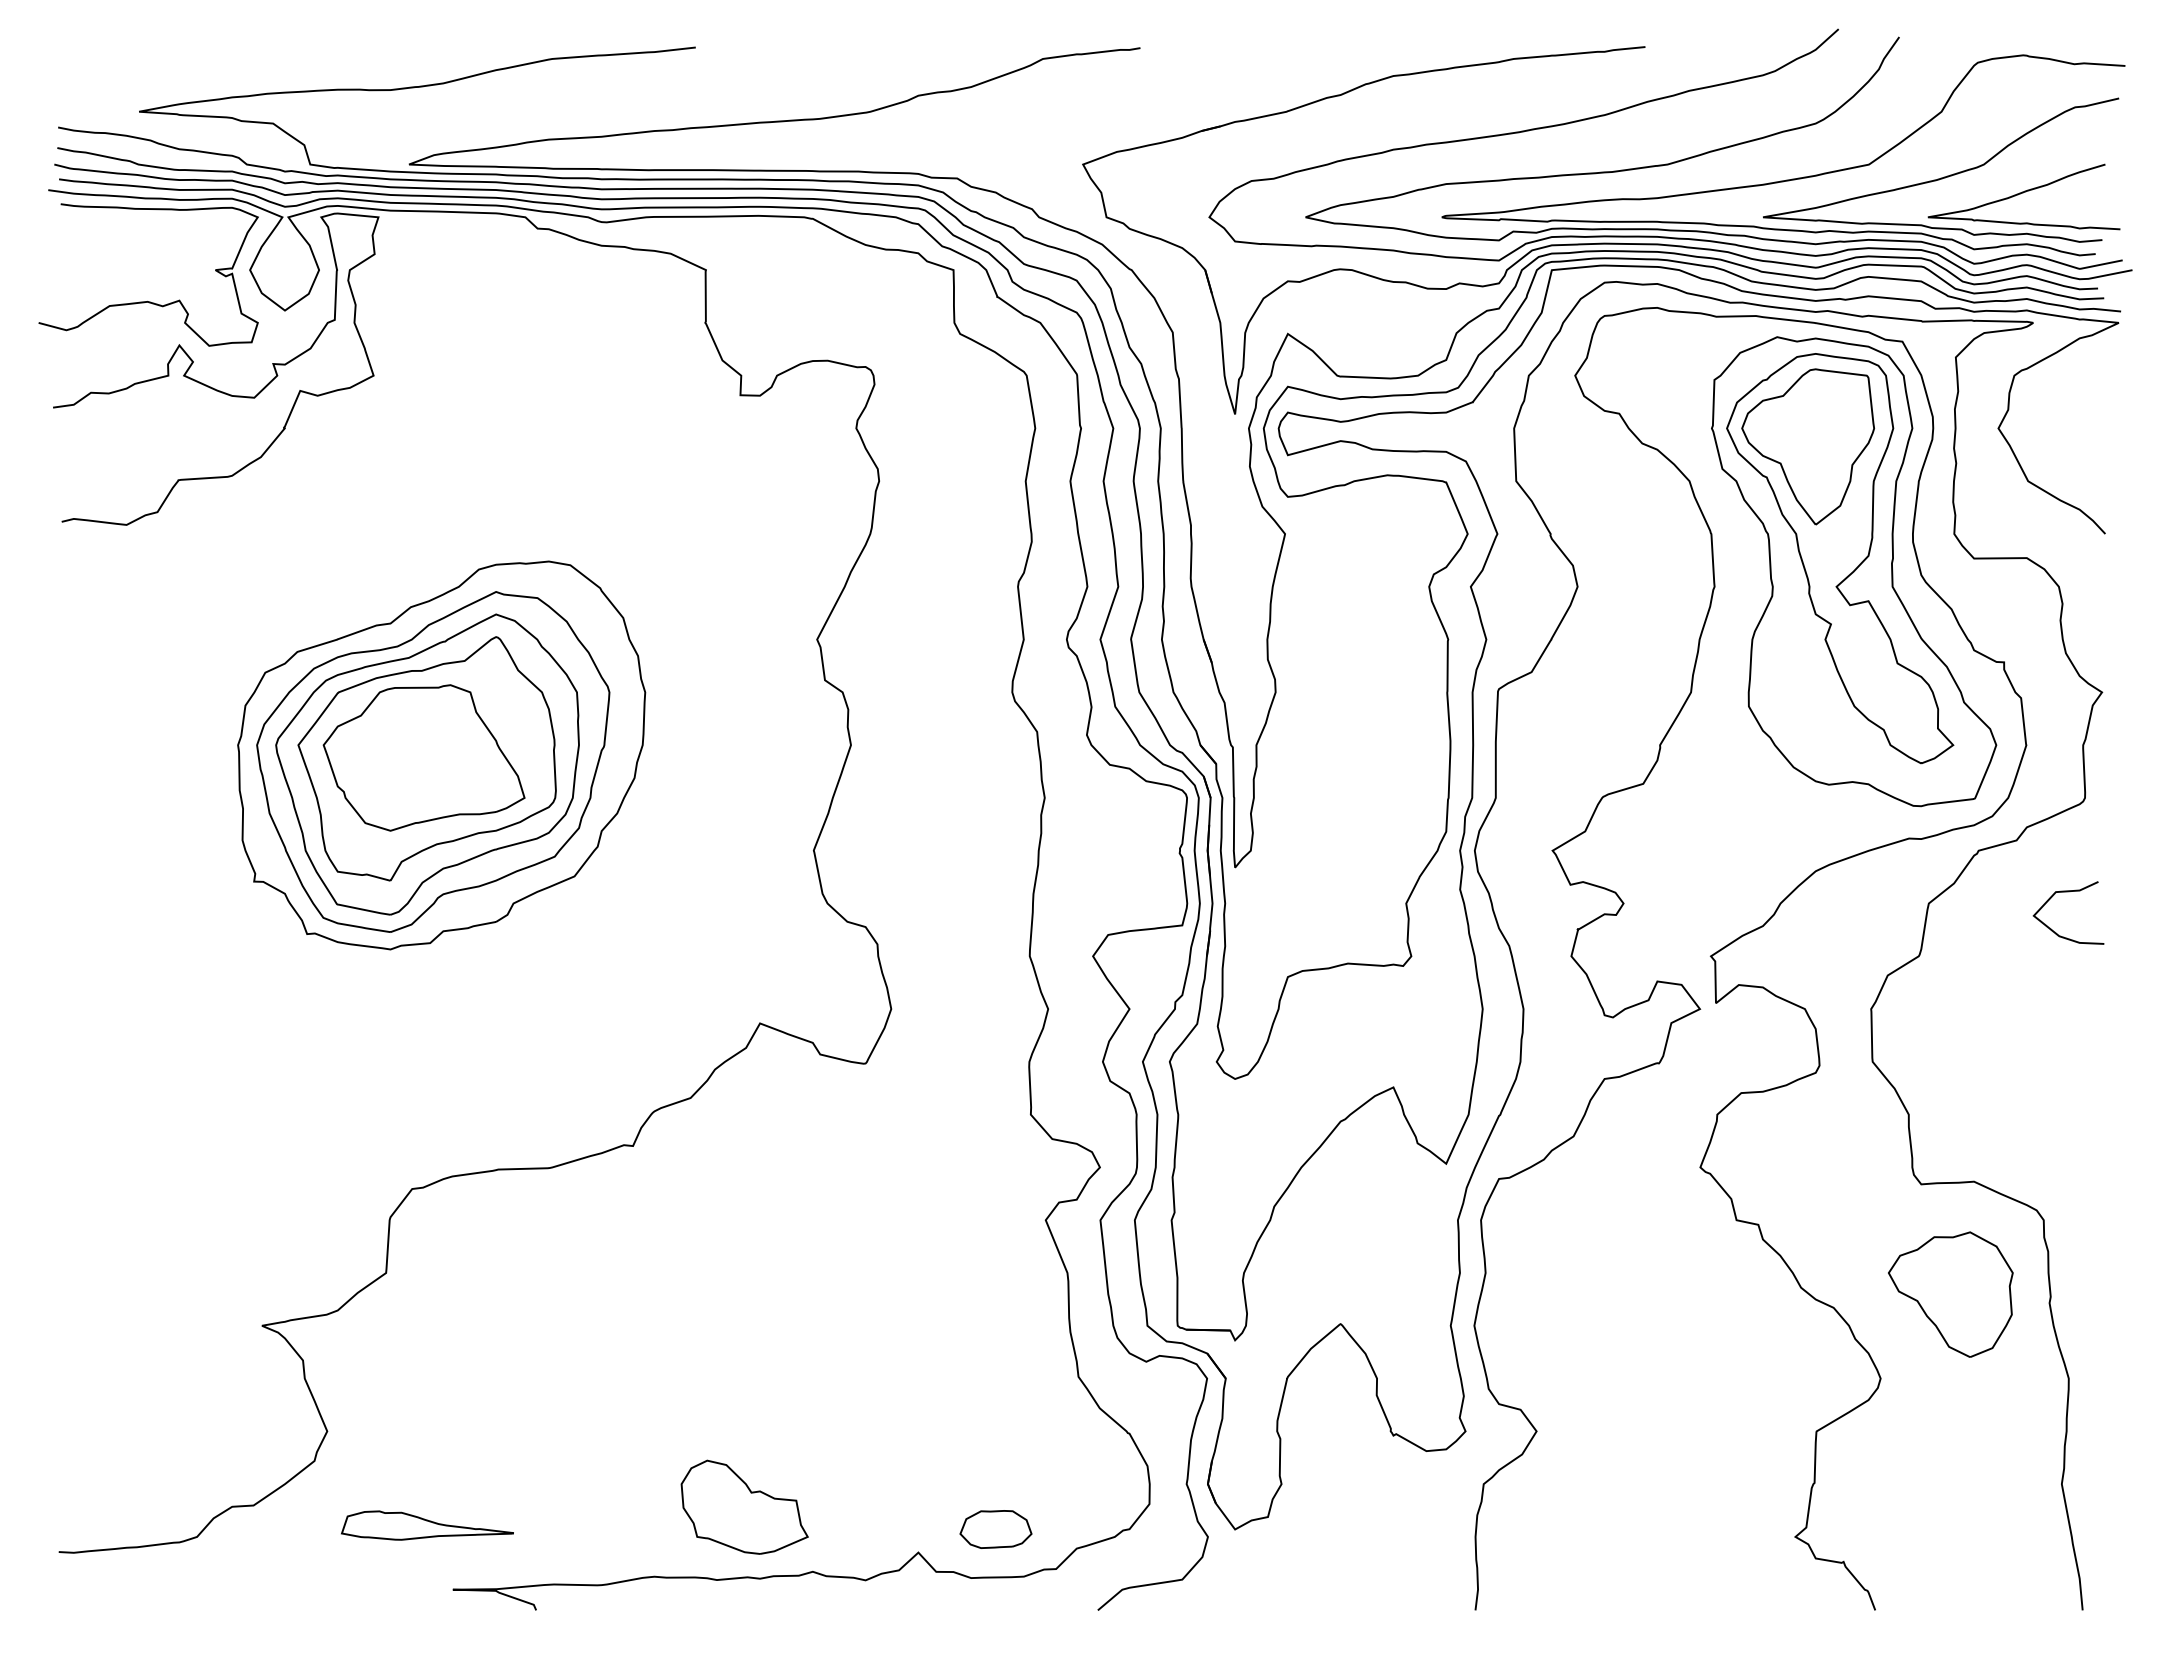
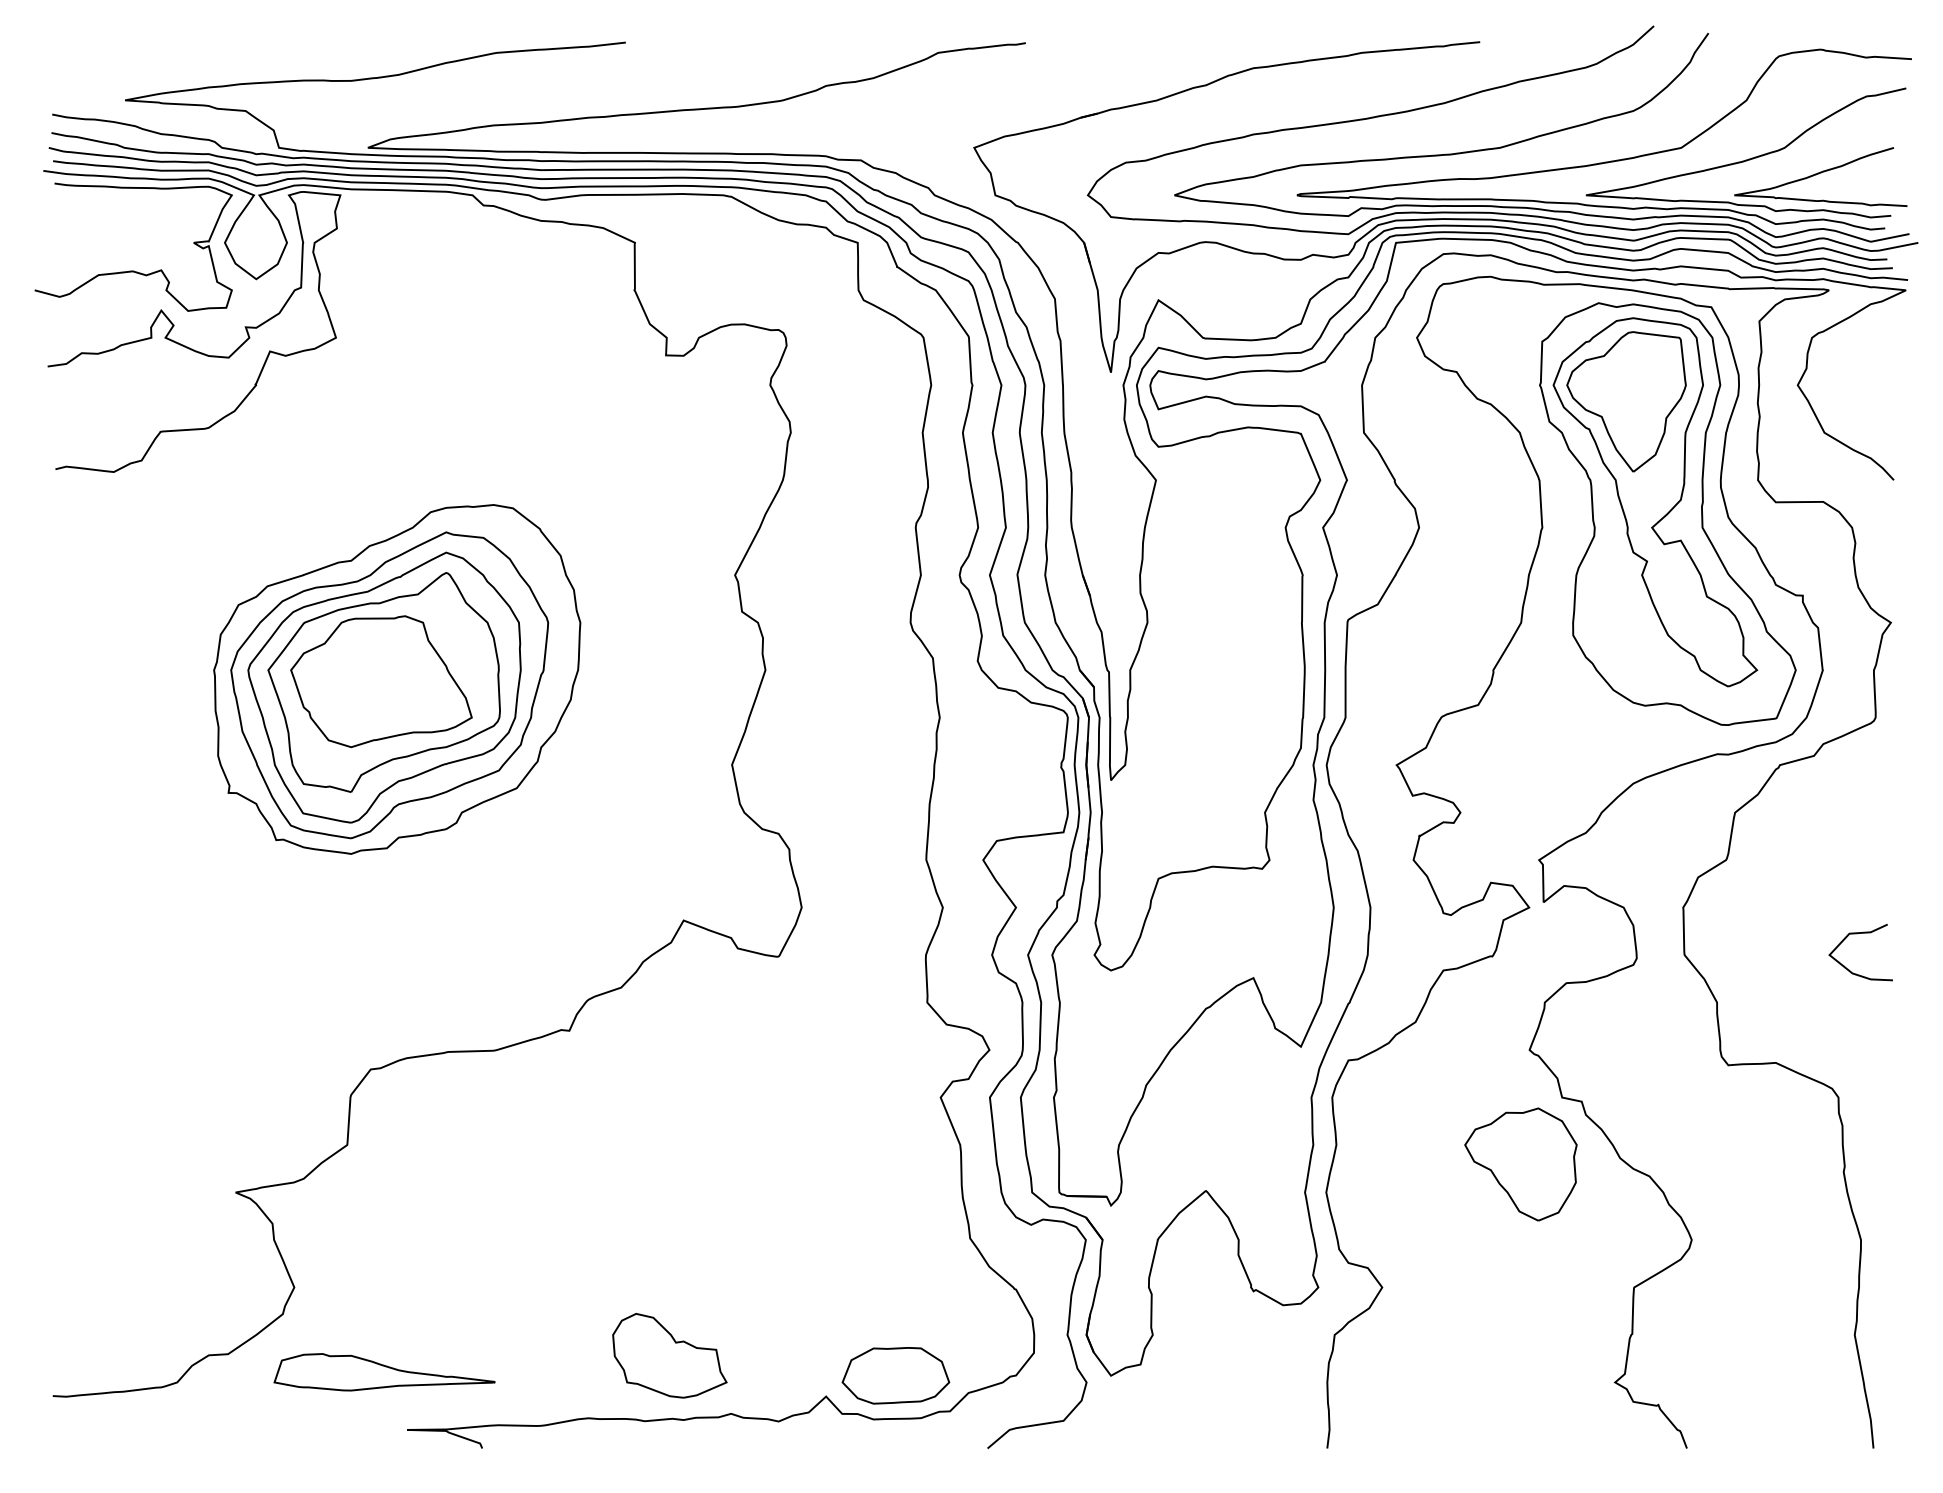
curve: (2068, 892) -> (1860, 934), moved
part: (1950, 1294) -> (1520, 1164), moved
part: (427, 1525) -> (384, 1372), size x1.43
part: (995, 1529) -> (895, 1375), size x1.67

